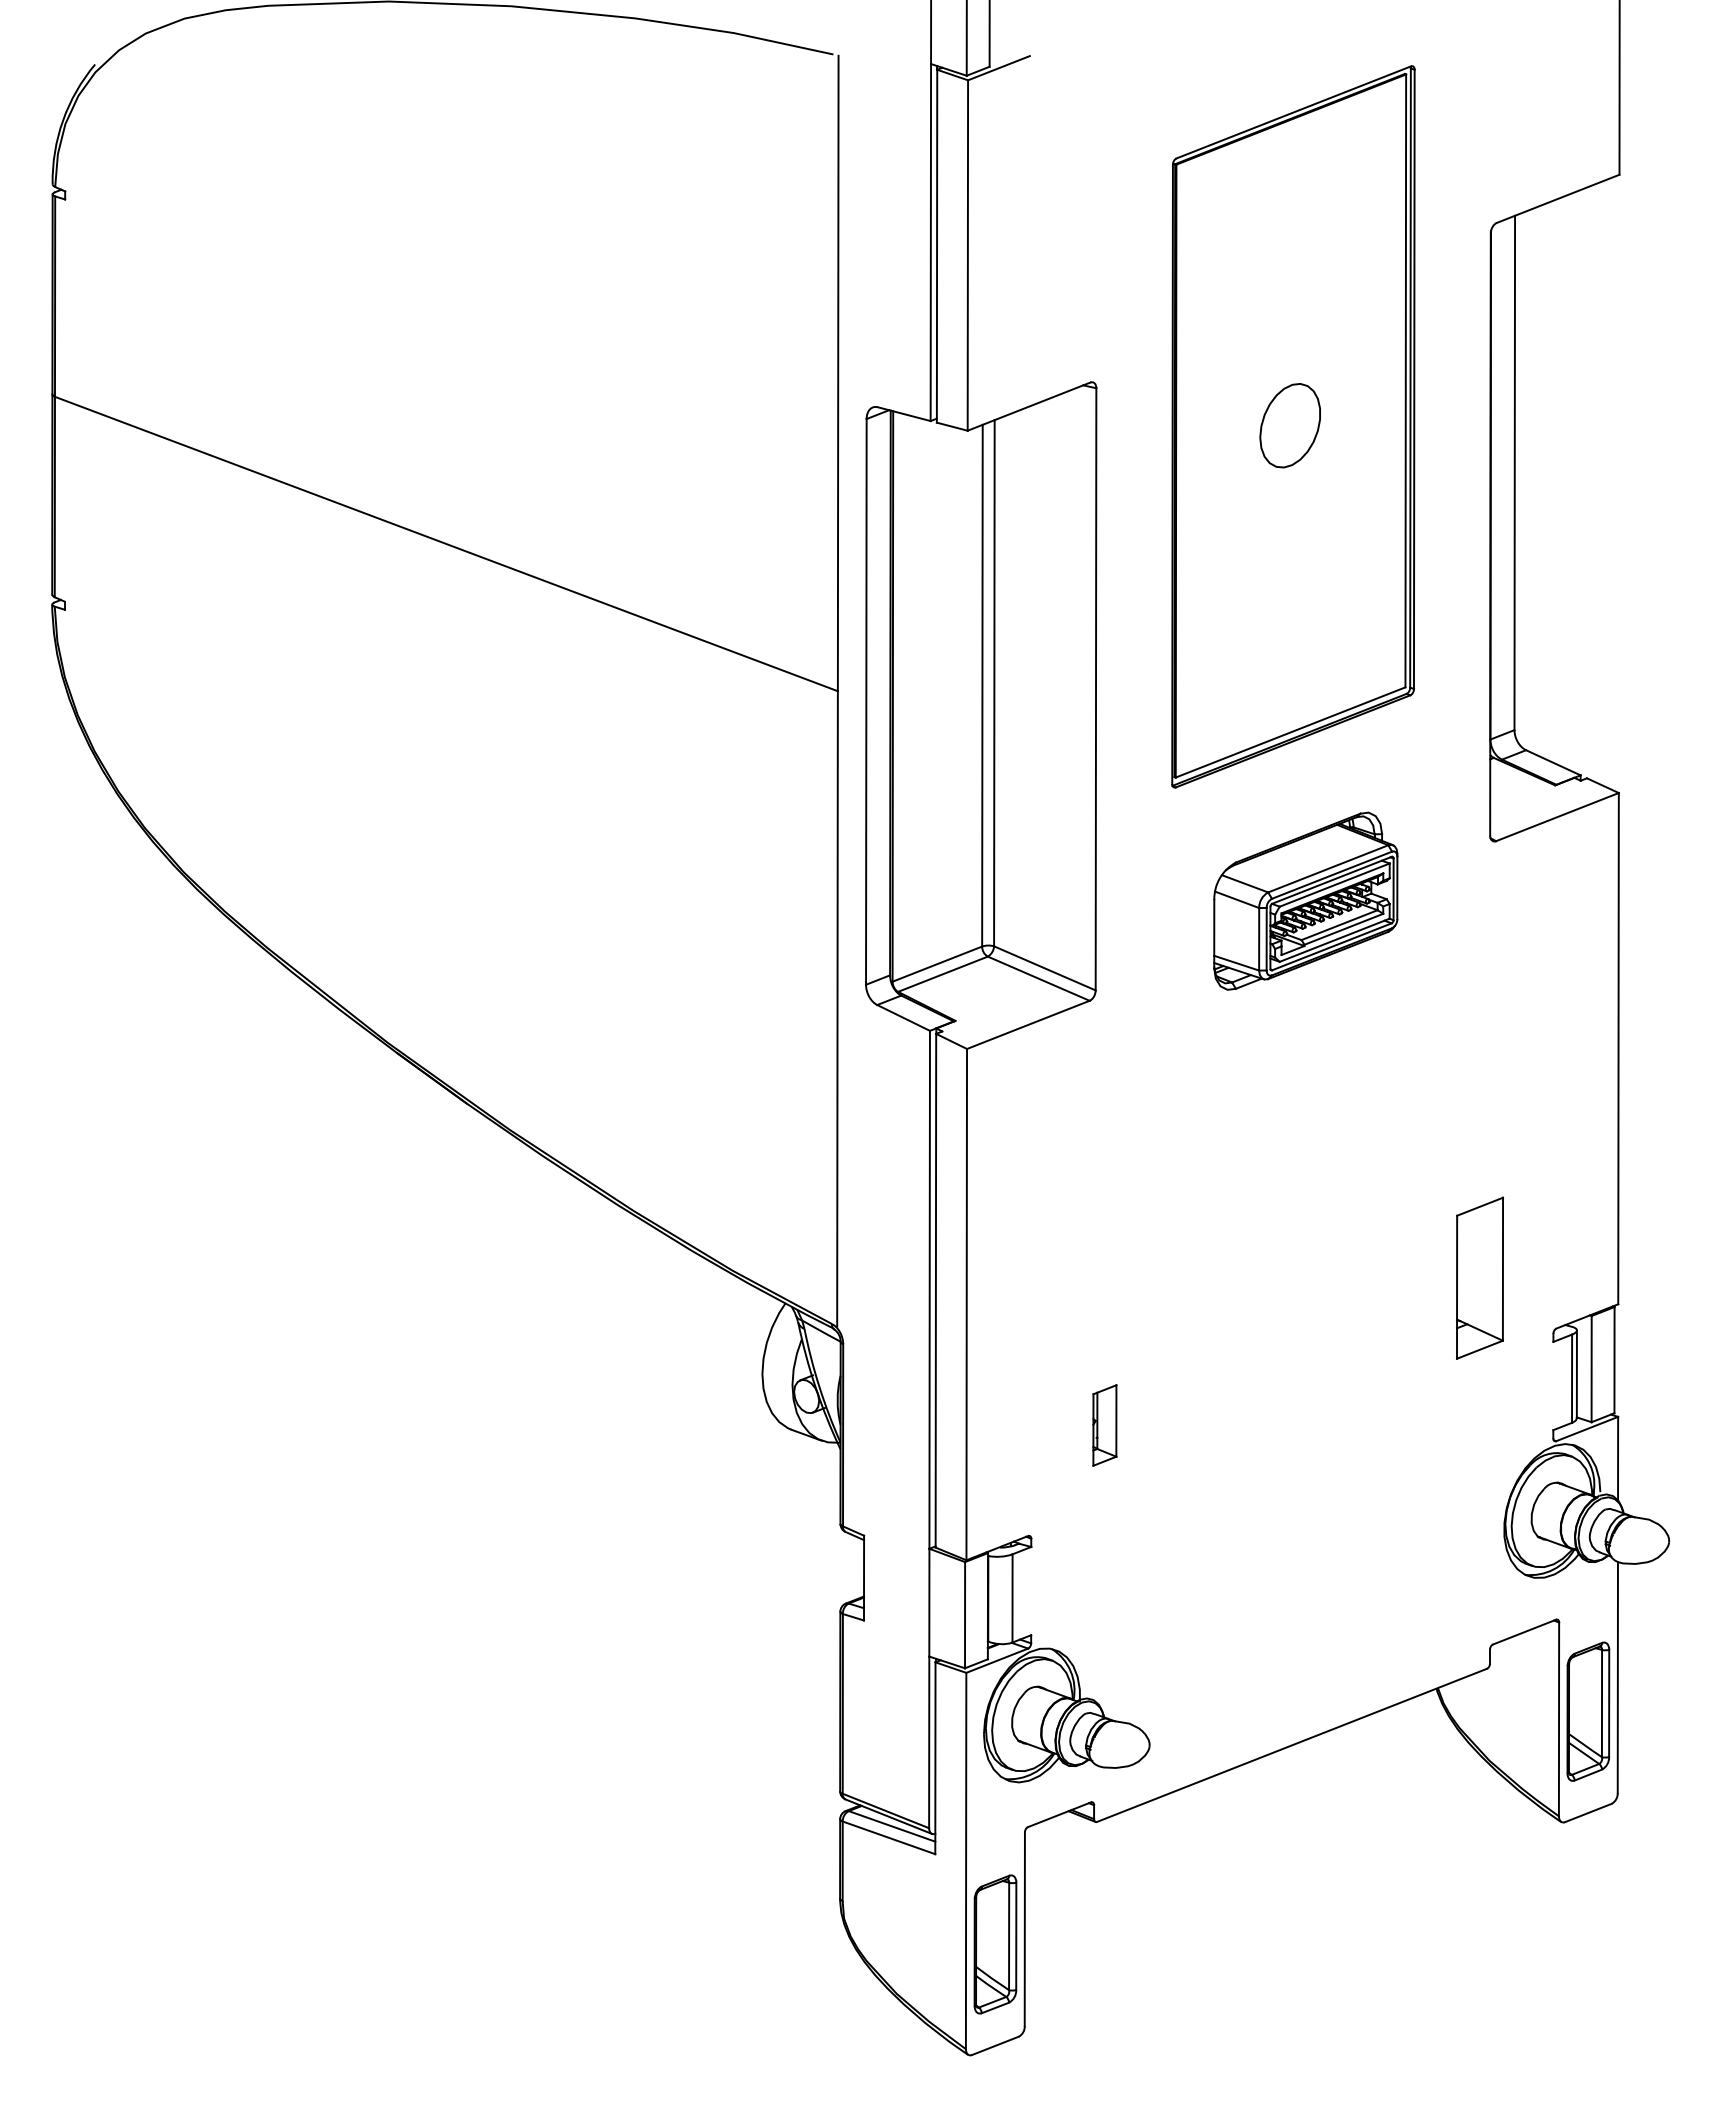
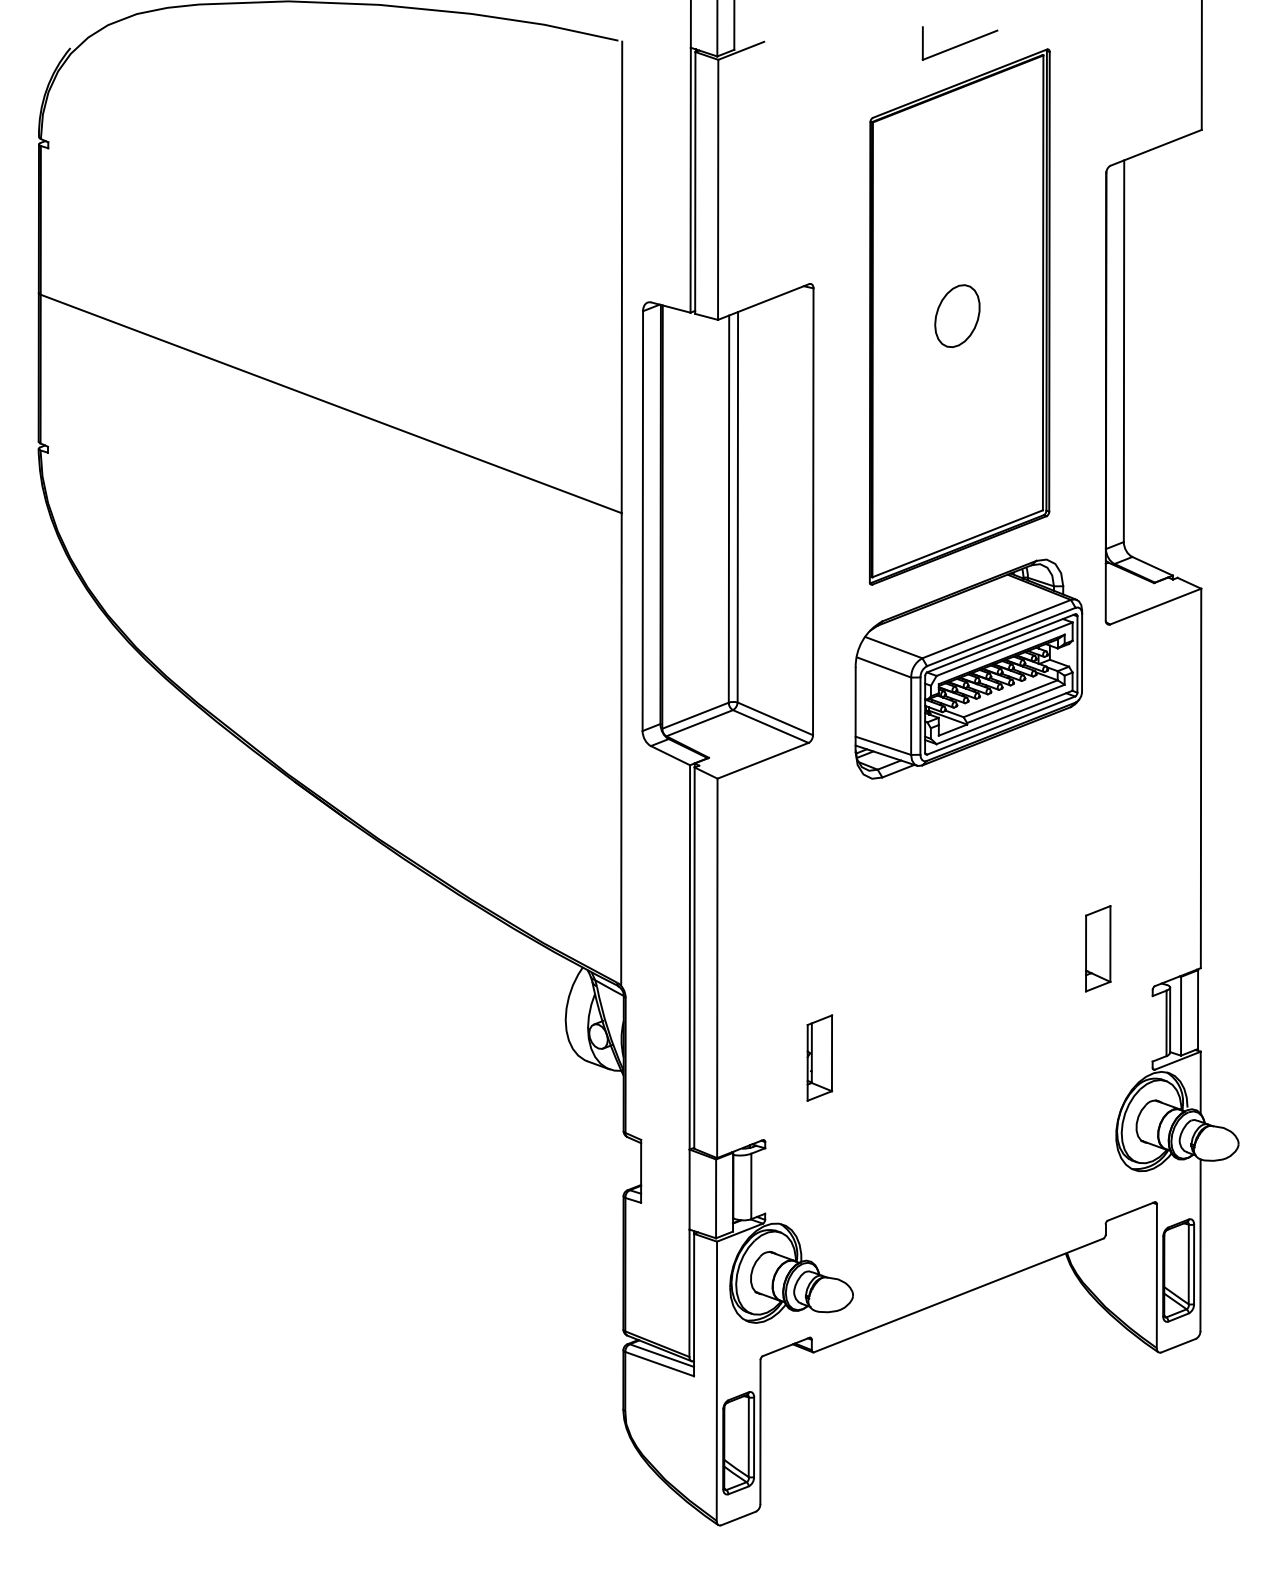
part: (1293, 58) -> (959, 43), added
part: (1305, 900) -> (968, 668), size x1.67
part: (1479, 1277) -> (1097, 948), size x0.71
part: (1104, 1425) -> (819, 1058), size x1.43

